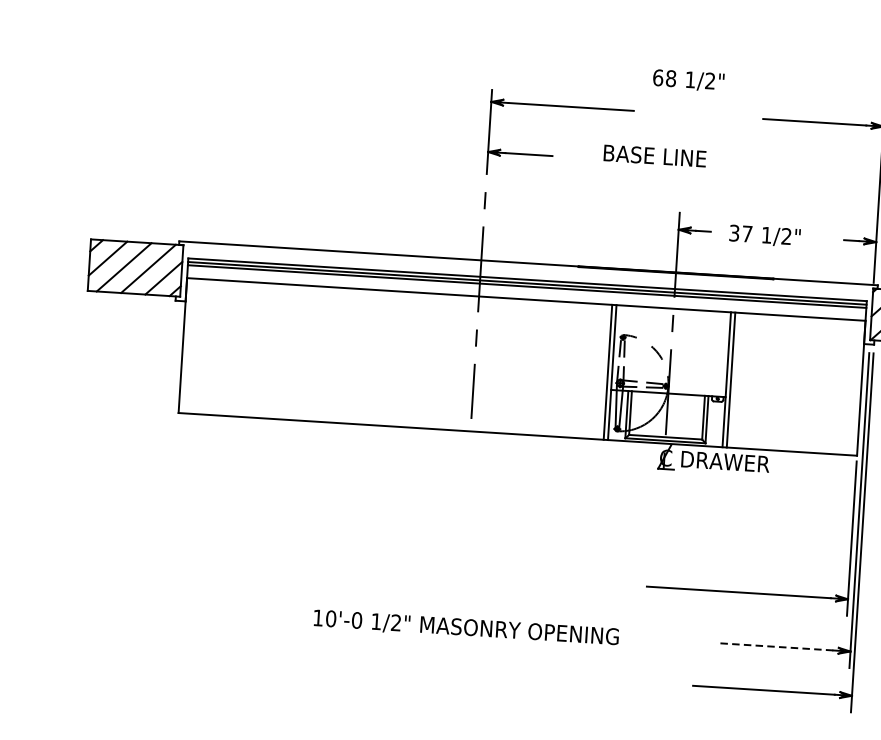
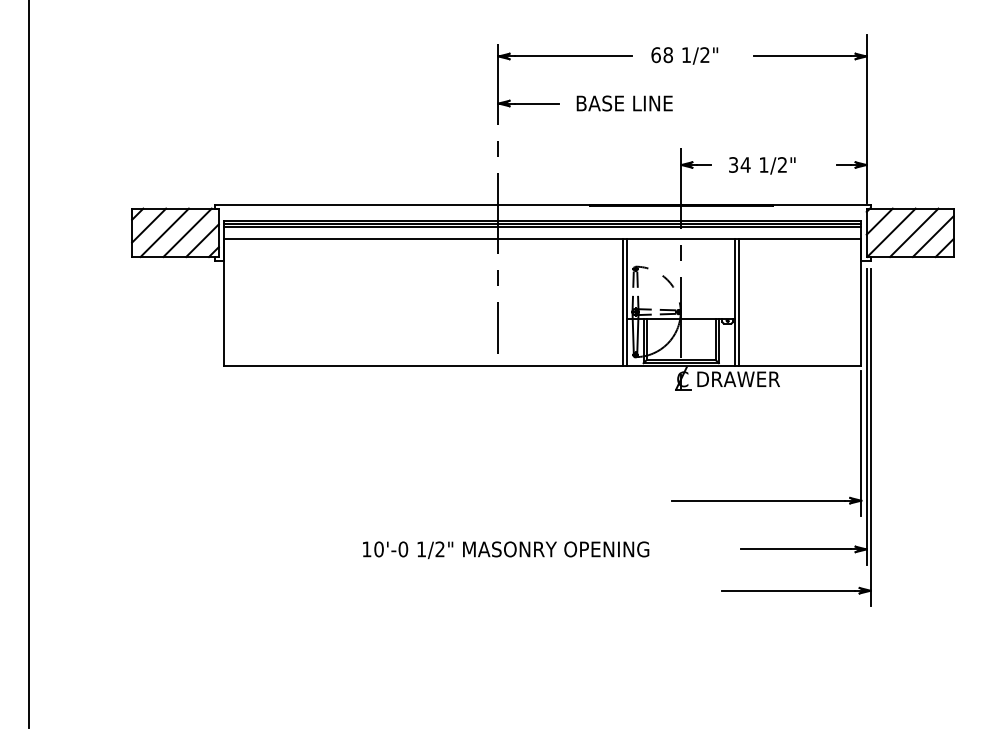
text: (688, 80) -> (684, 55), moved
text: (654, 156) -> (624, 103), moved
text: (747, 233) -> (745, 164), 37 -> 34
line: (774, 646) -> (795, 549), dashed -> solid

